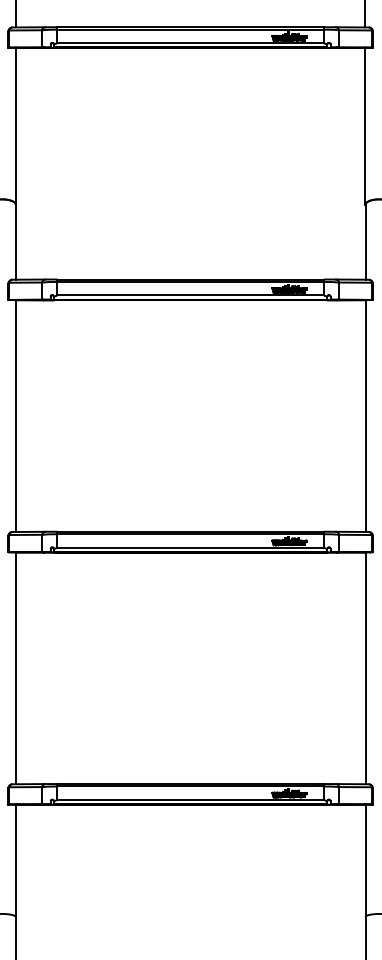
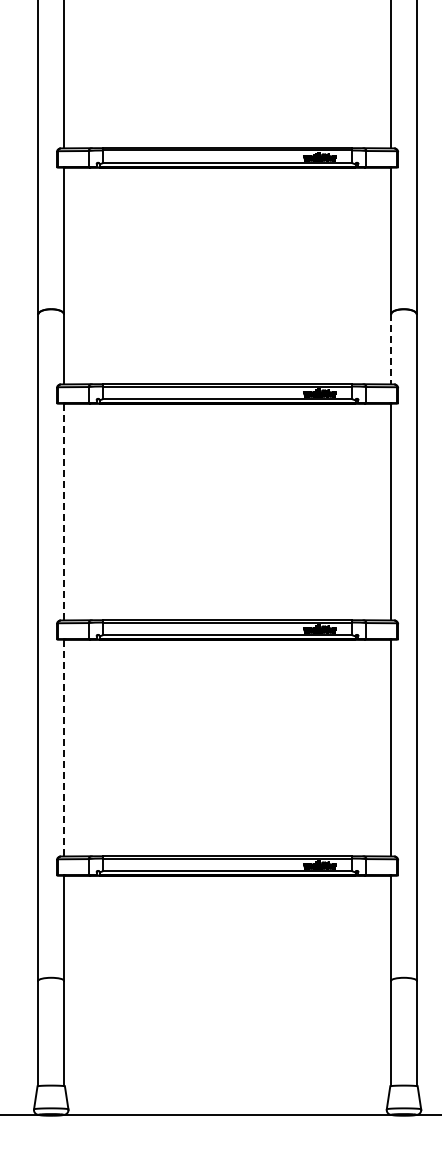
line: (365, 242) -> (391, 349), solid -> dashed
line: (15, 415) -> (63, 511), solid -> dashed
line: (15, 667) -> (63, 747), solid -> dashed

